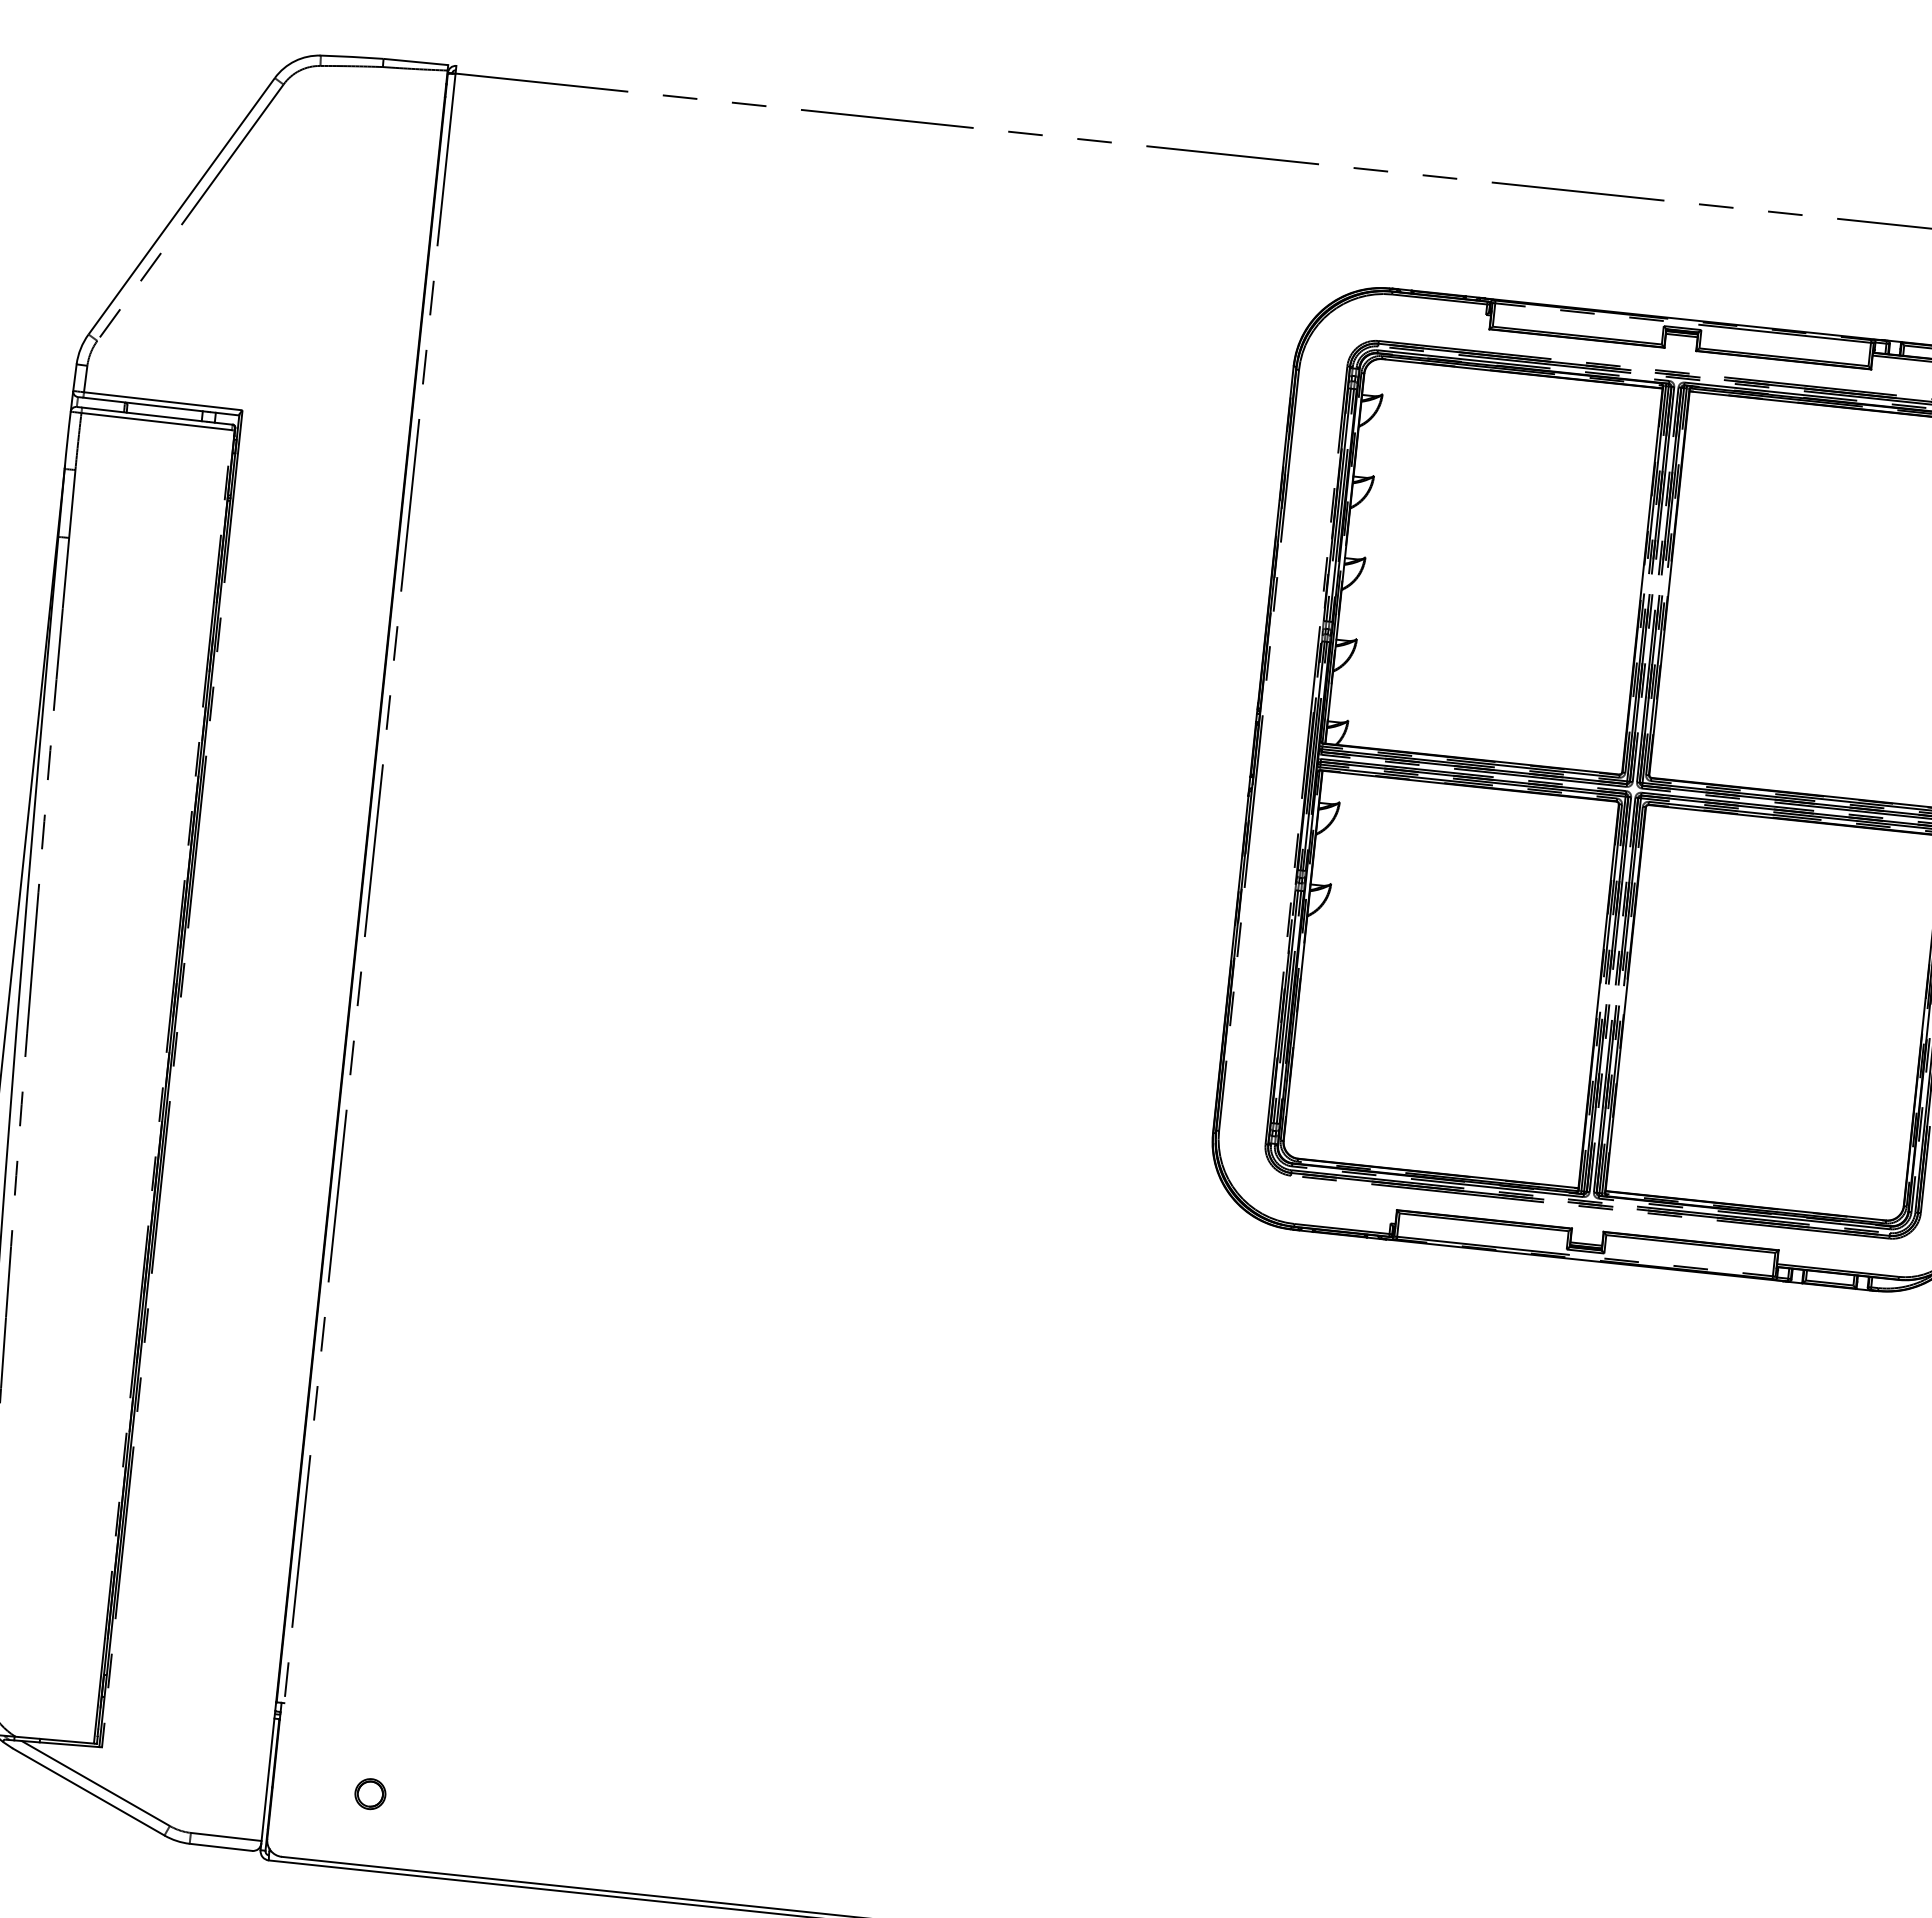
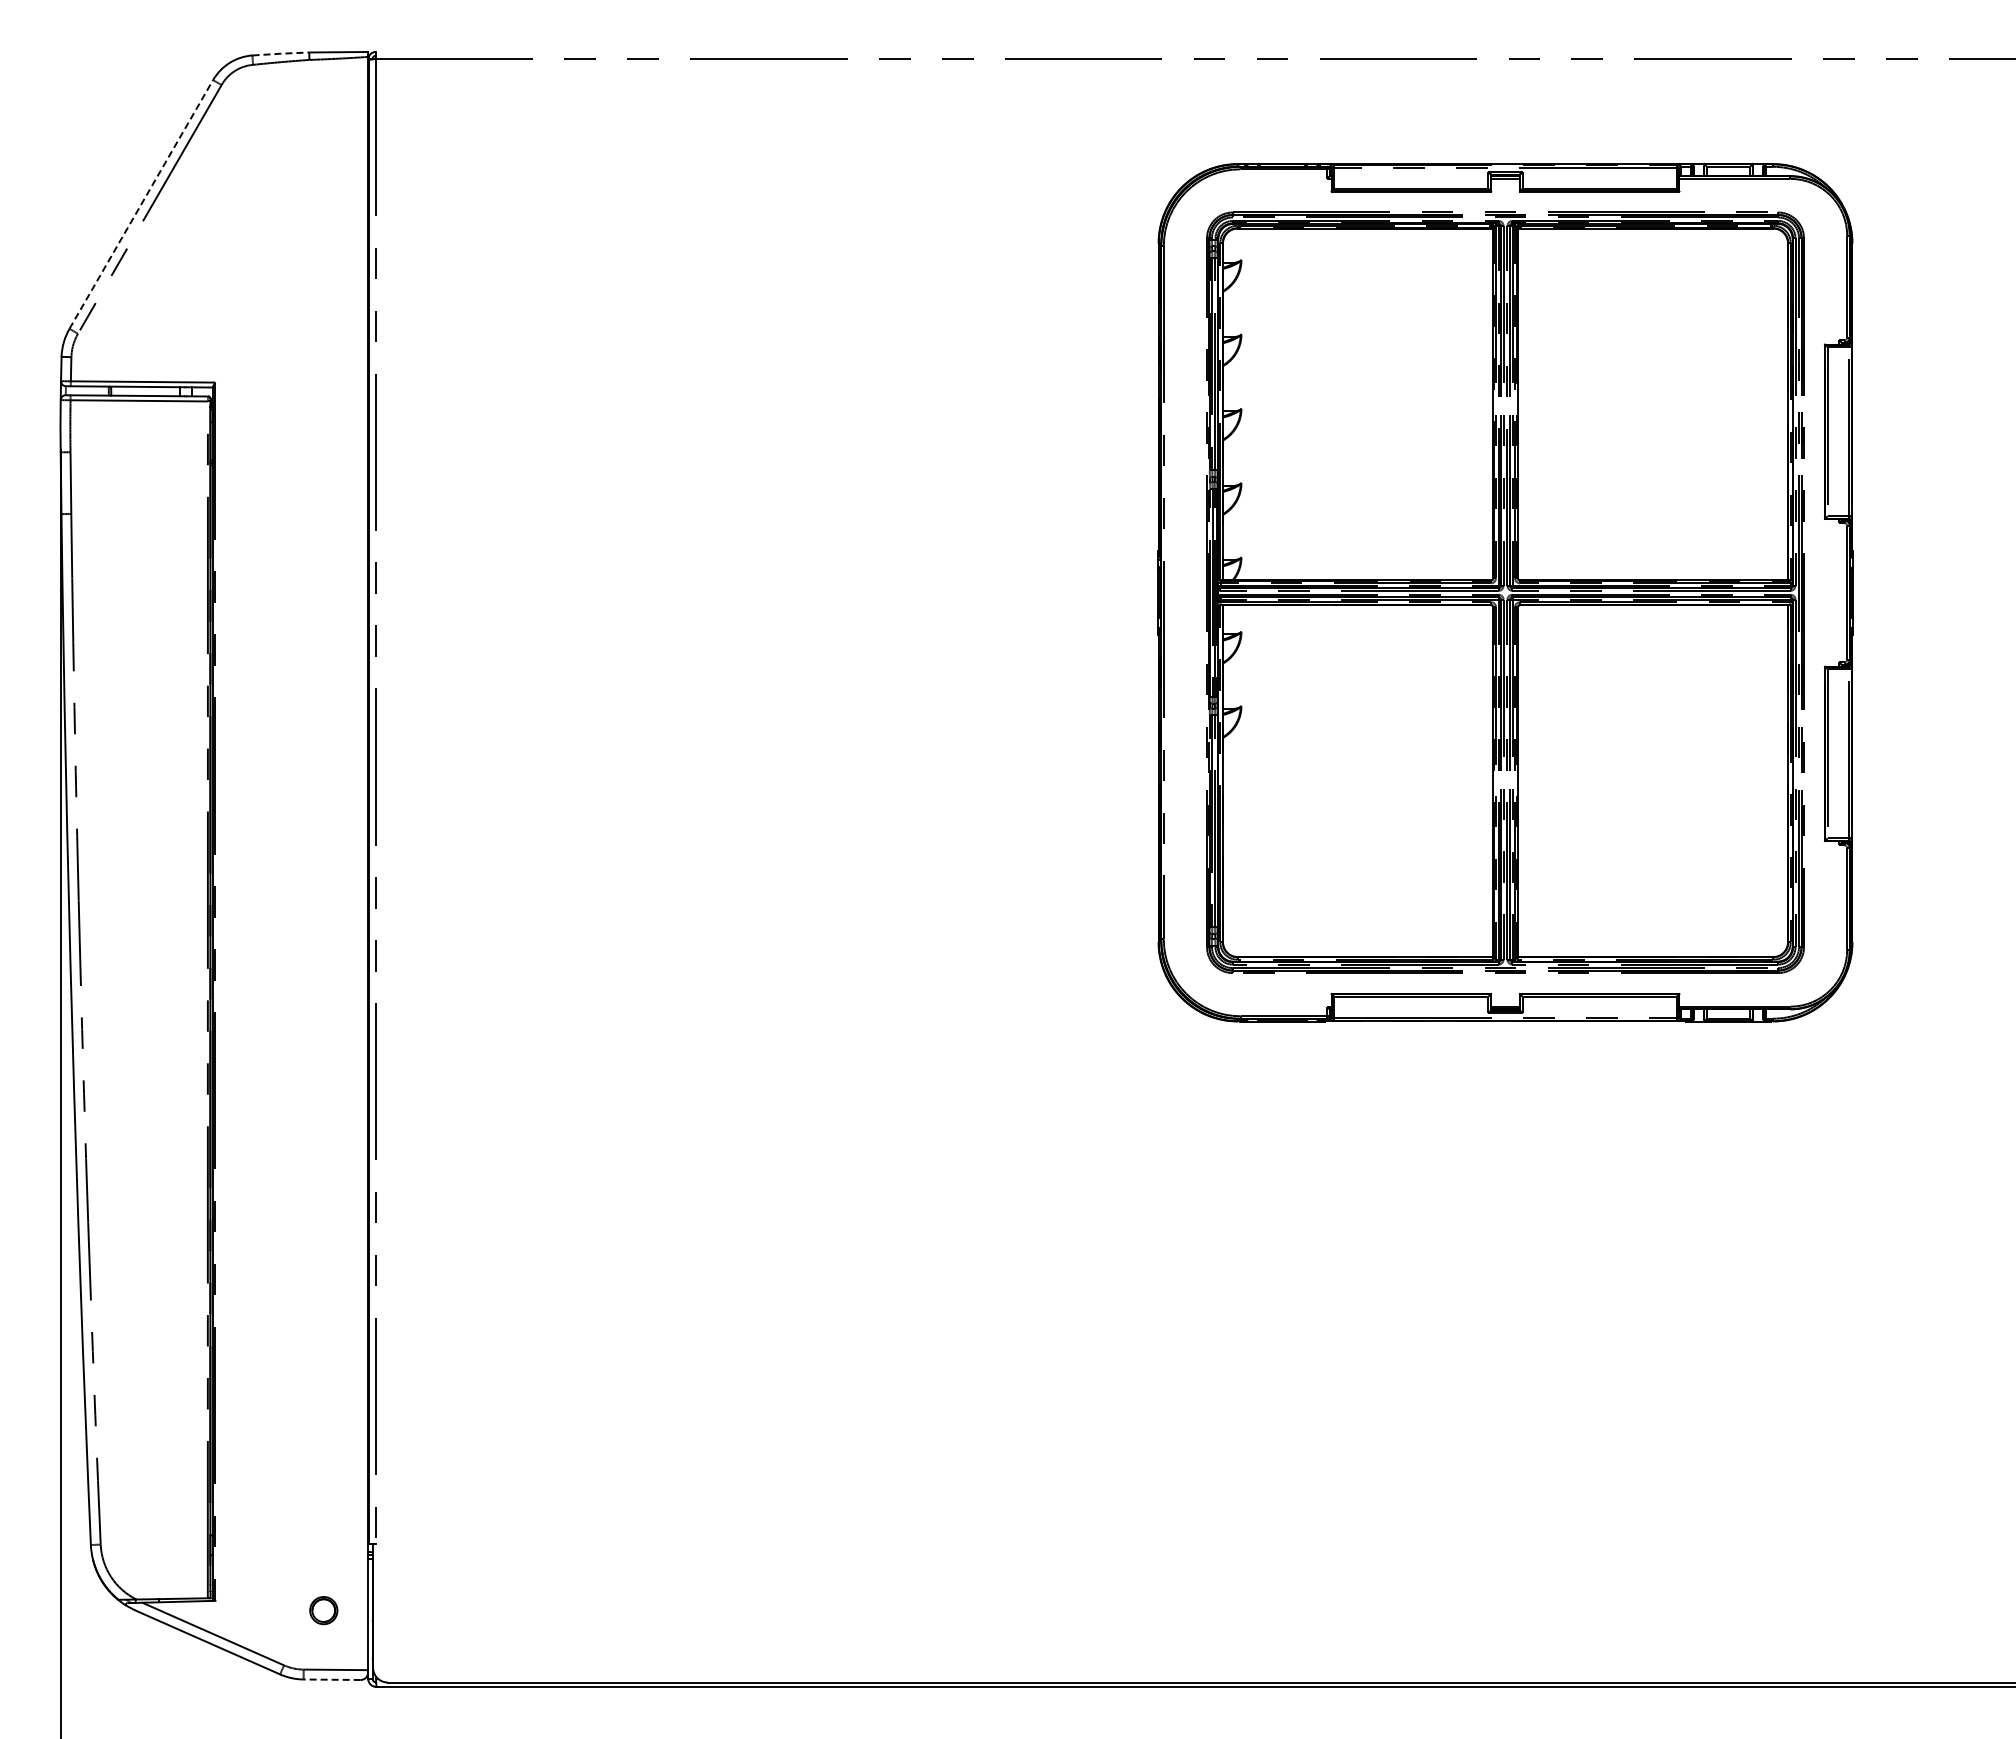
line: (351, 56) -> (280, 53), solid -> dashed
line: (182, 205) -> (141, 203), solid -> dashed
part: (370, 1793) -> (323, 1610), moved
line: (220, 1847) -> (331, 1679), solid -> dashed

